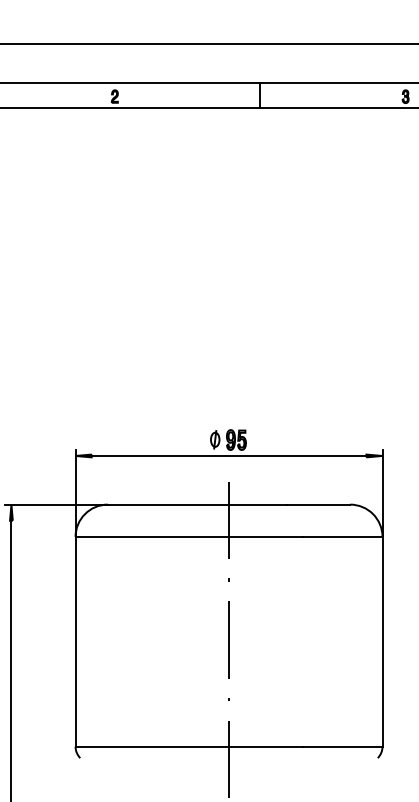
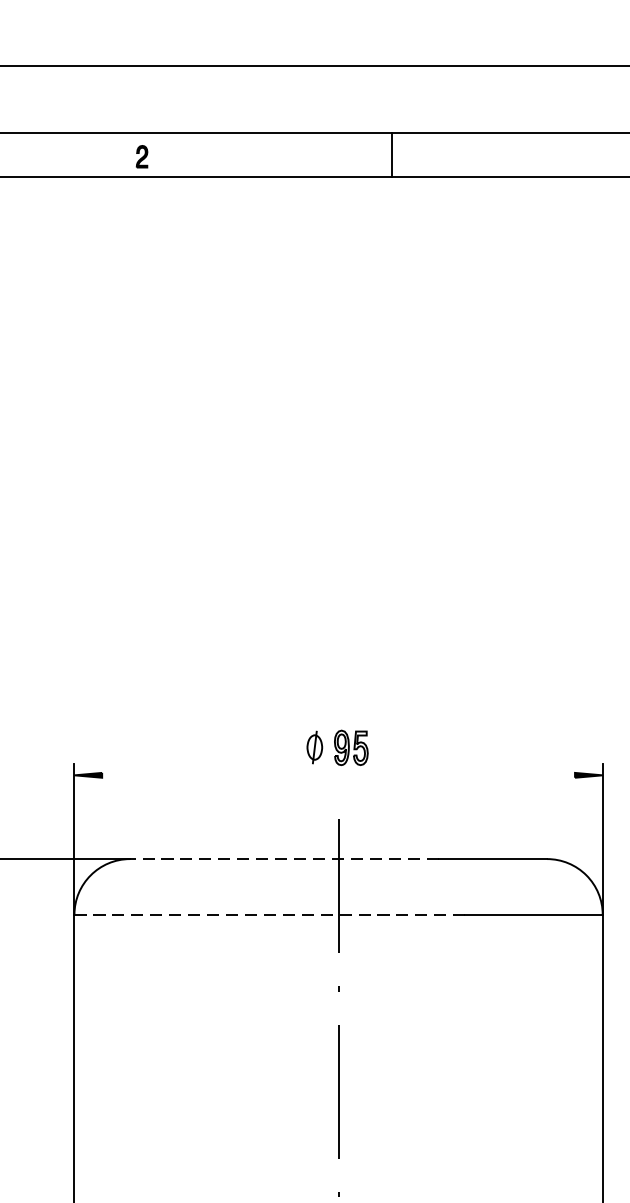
line: (228, 455) -> (337, 774), removed
line: (197, 504) -> (284, 858), solid -> dashed
line: (189, 536) -> (270, 913), solid -> dashed

